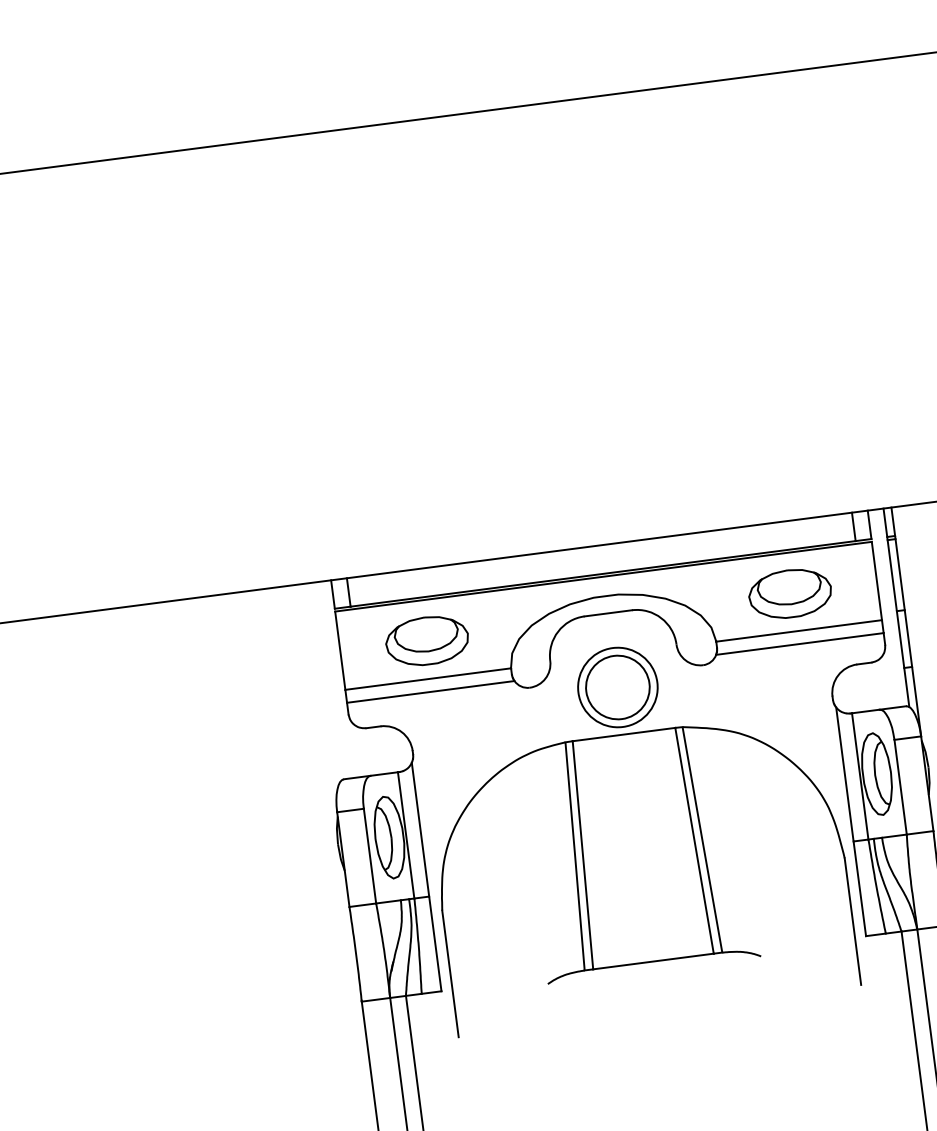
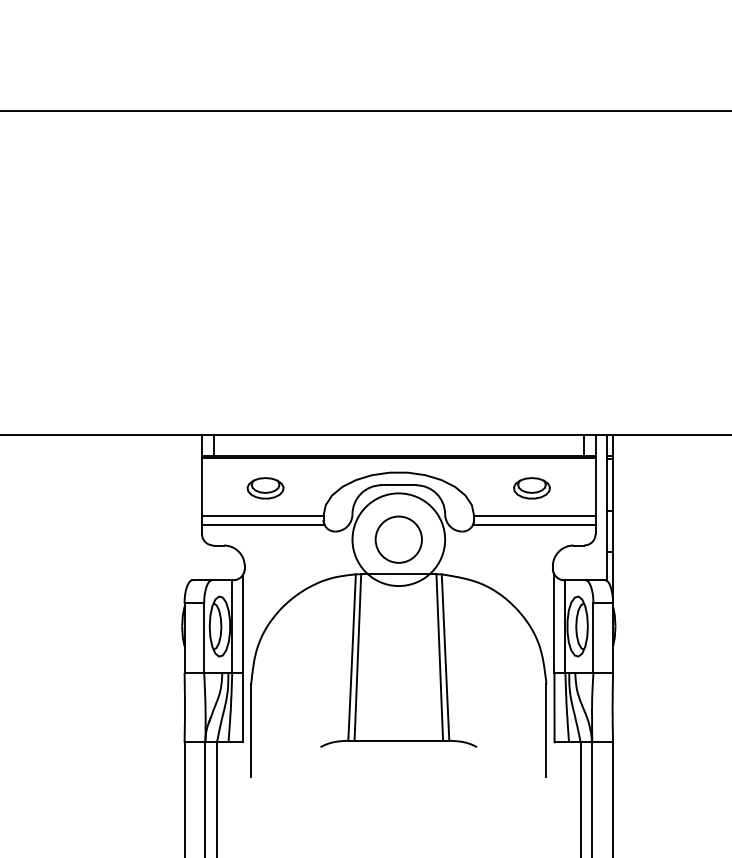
part: (789, 594) -> (531, 488), size x0.6
part: (427, 641) -> (265, 488), size x0.6
circle: (617, 687) -> (398, 539), size x1.6

